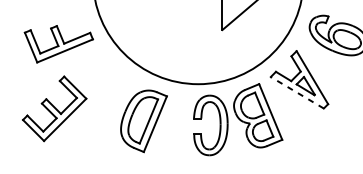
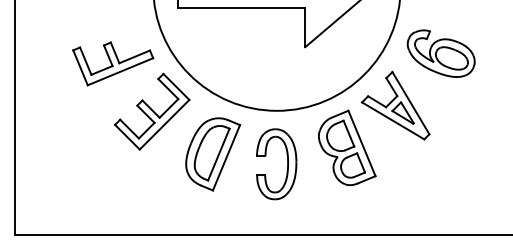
line: (296, 92) -> (392, 120), dashed -> solid
part: (54, 108) -> (152, 111), moved
part: (220, 125) -> (287, 164), moved

